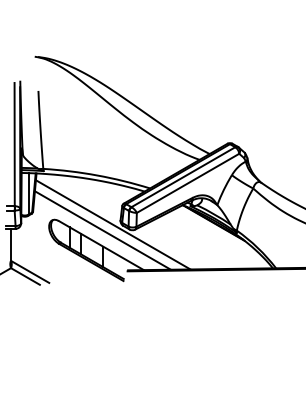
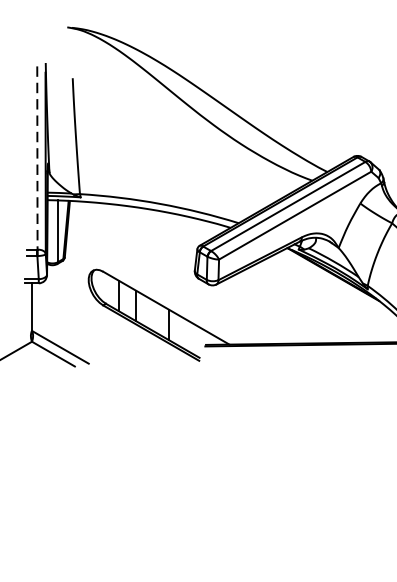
line: (14, 144) -> (37, 157), solid -> dashed
line: (112, 224) -> (182, 276), removed
line: (102, 230) -> (167, 285), removed

